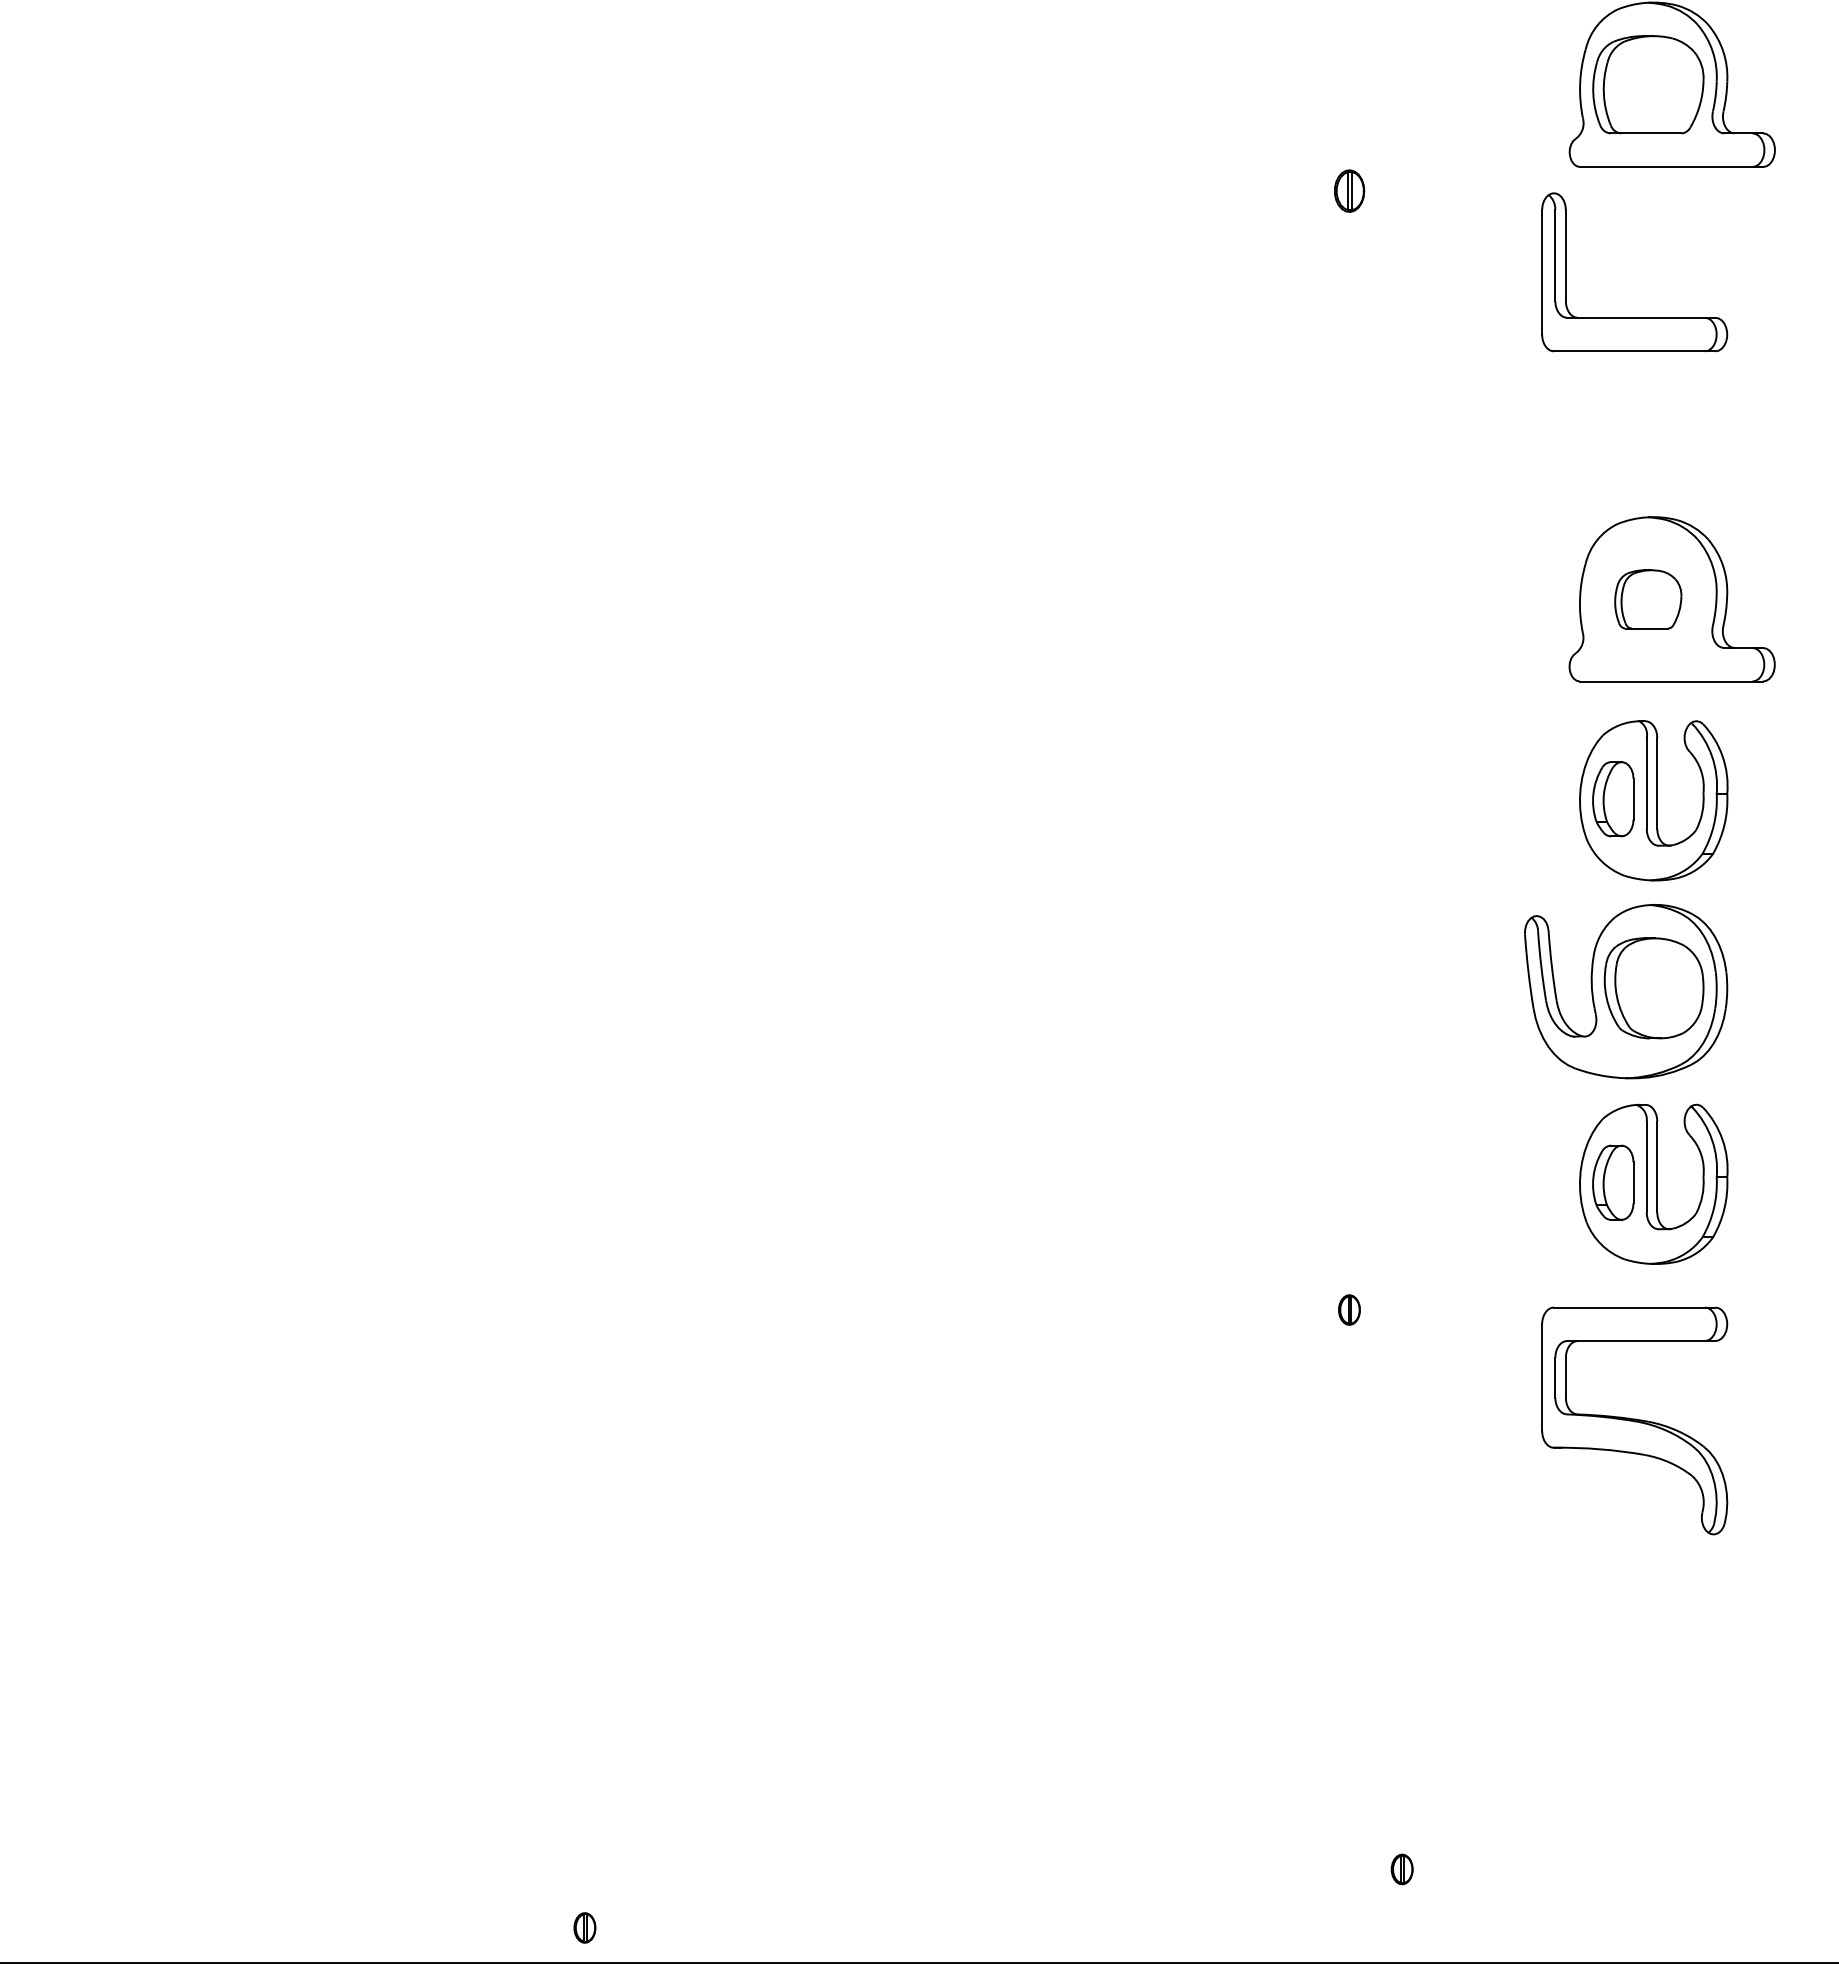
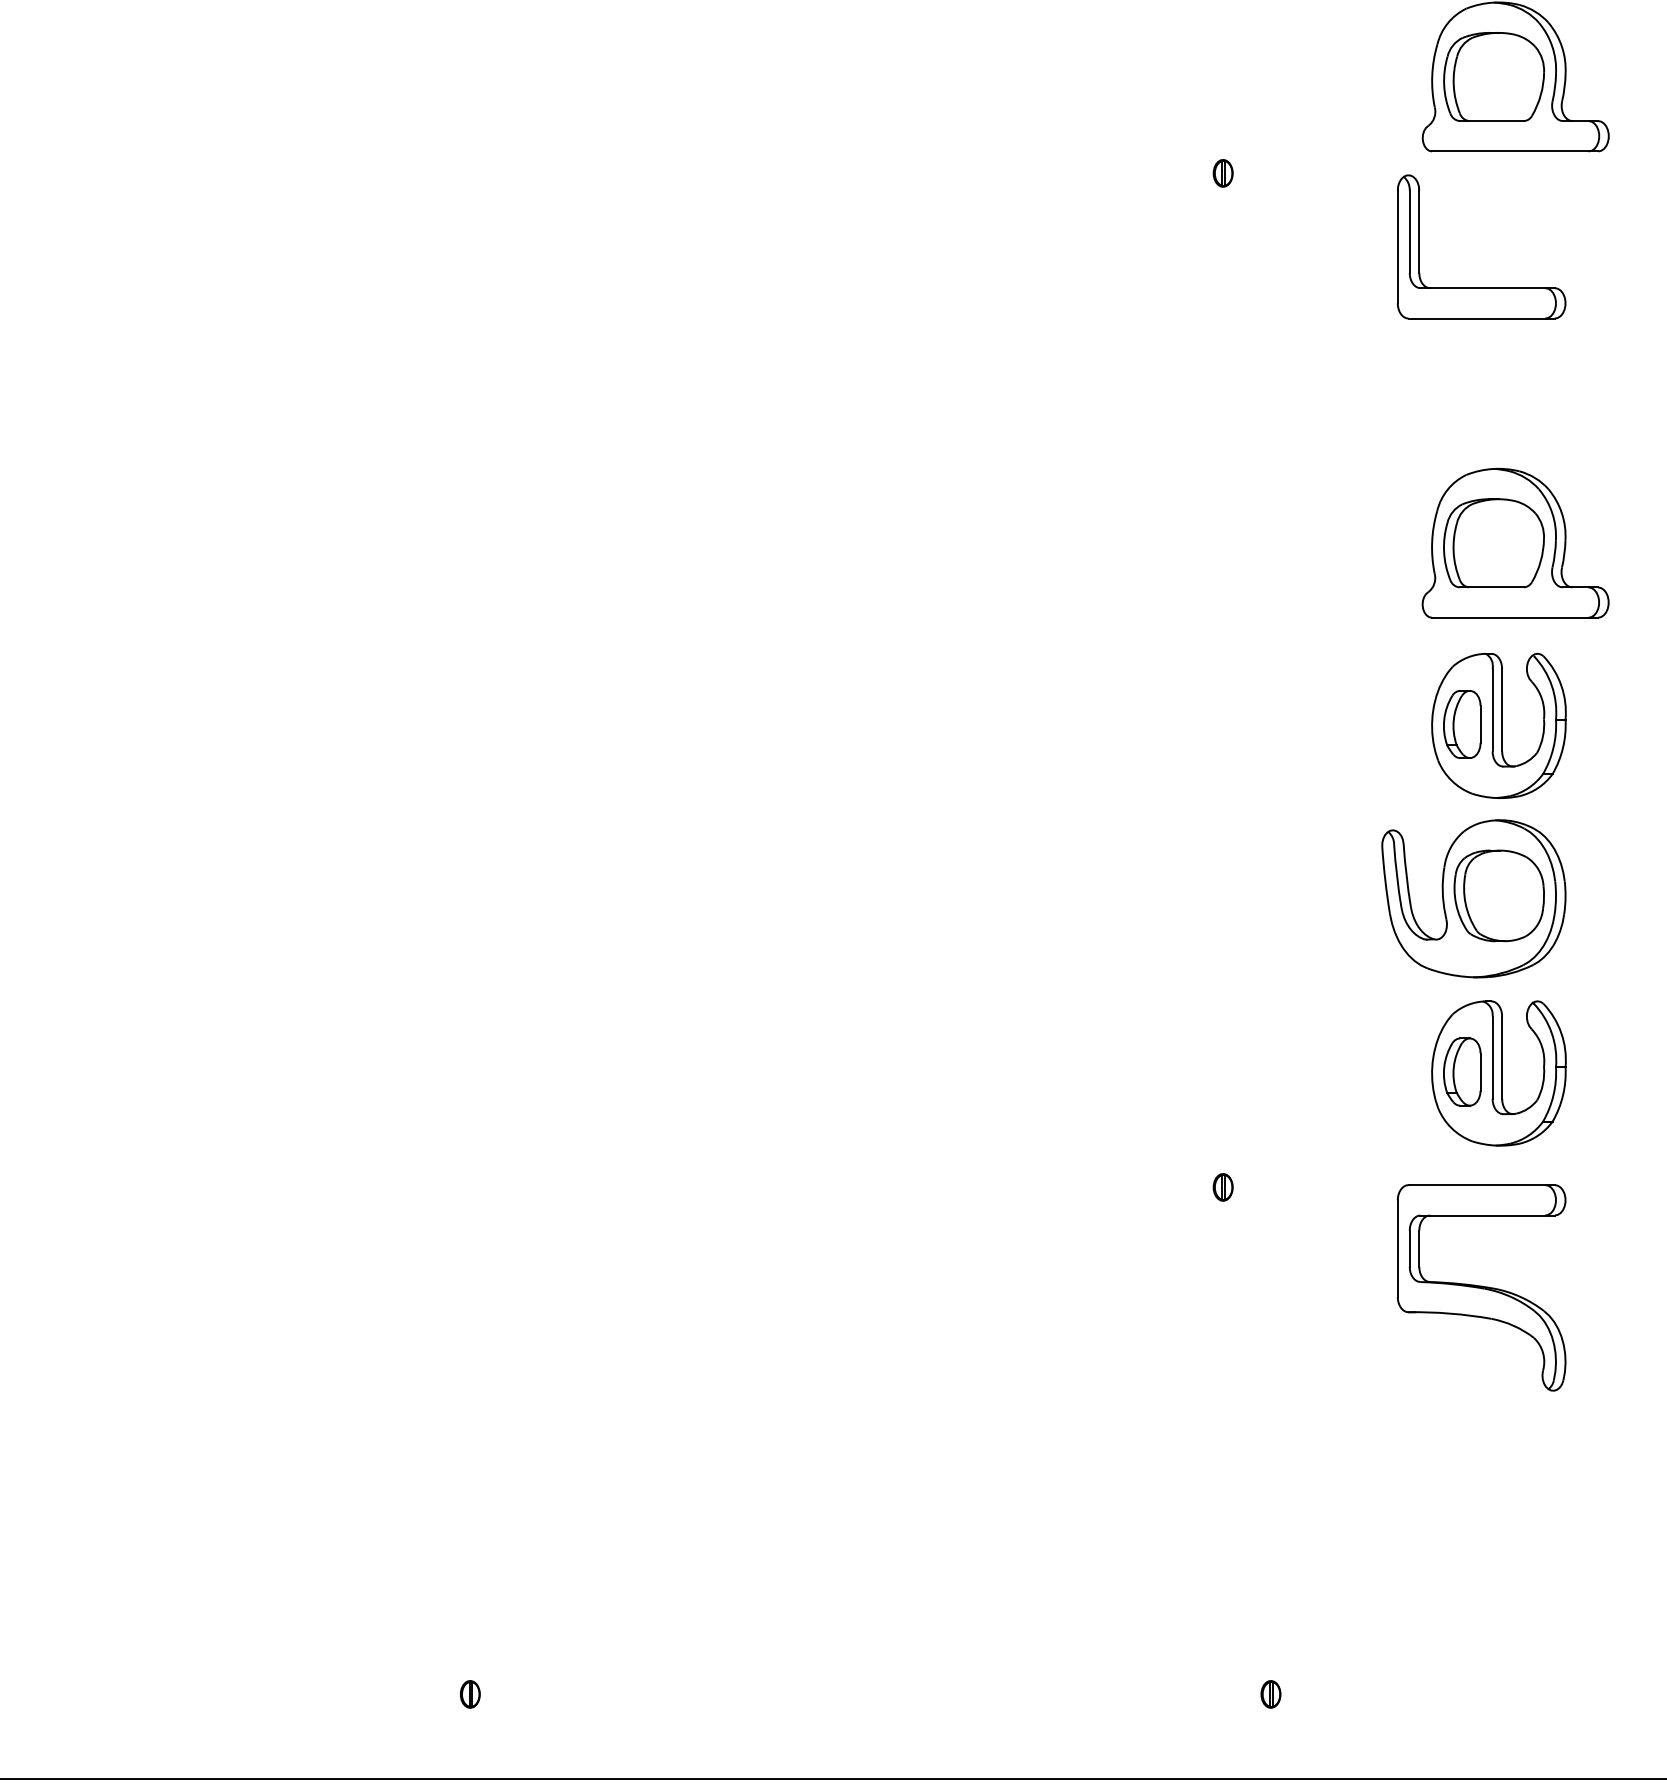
part: (1348, 191) -> (1222, 173), size x0.71
part: (1647, 599) -> (1493, 543), size x1.67
part: (585, 1928) -> (470, 1694), moved

